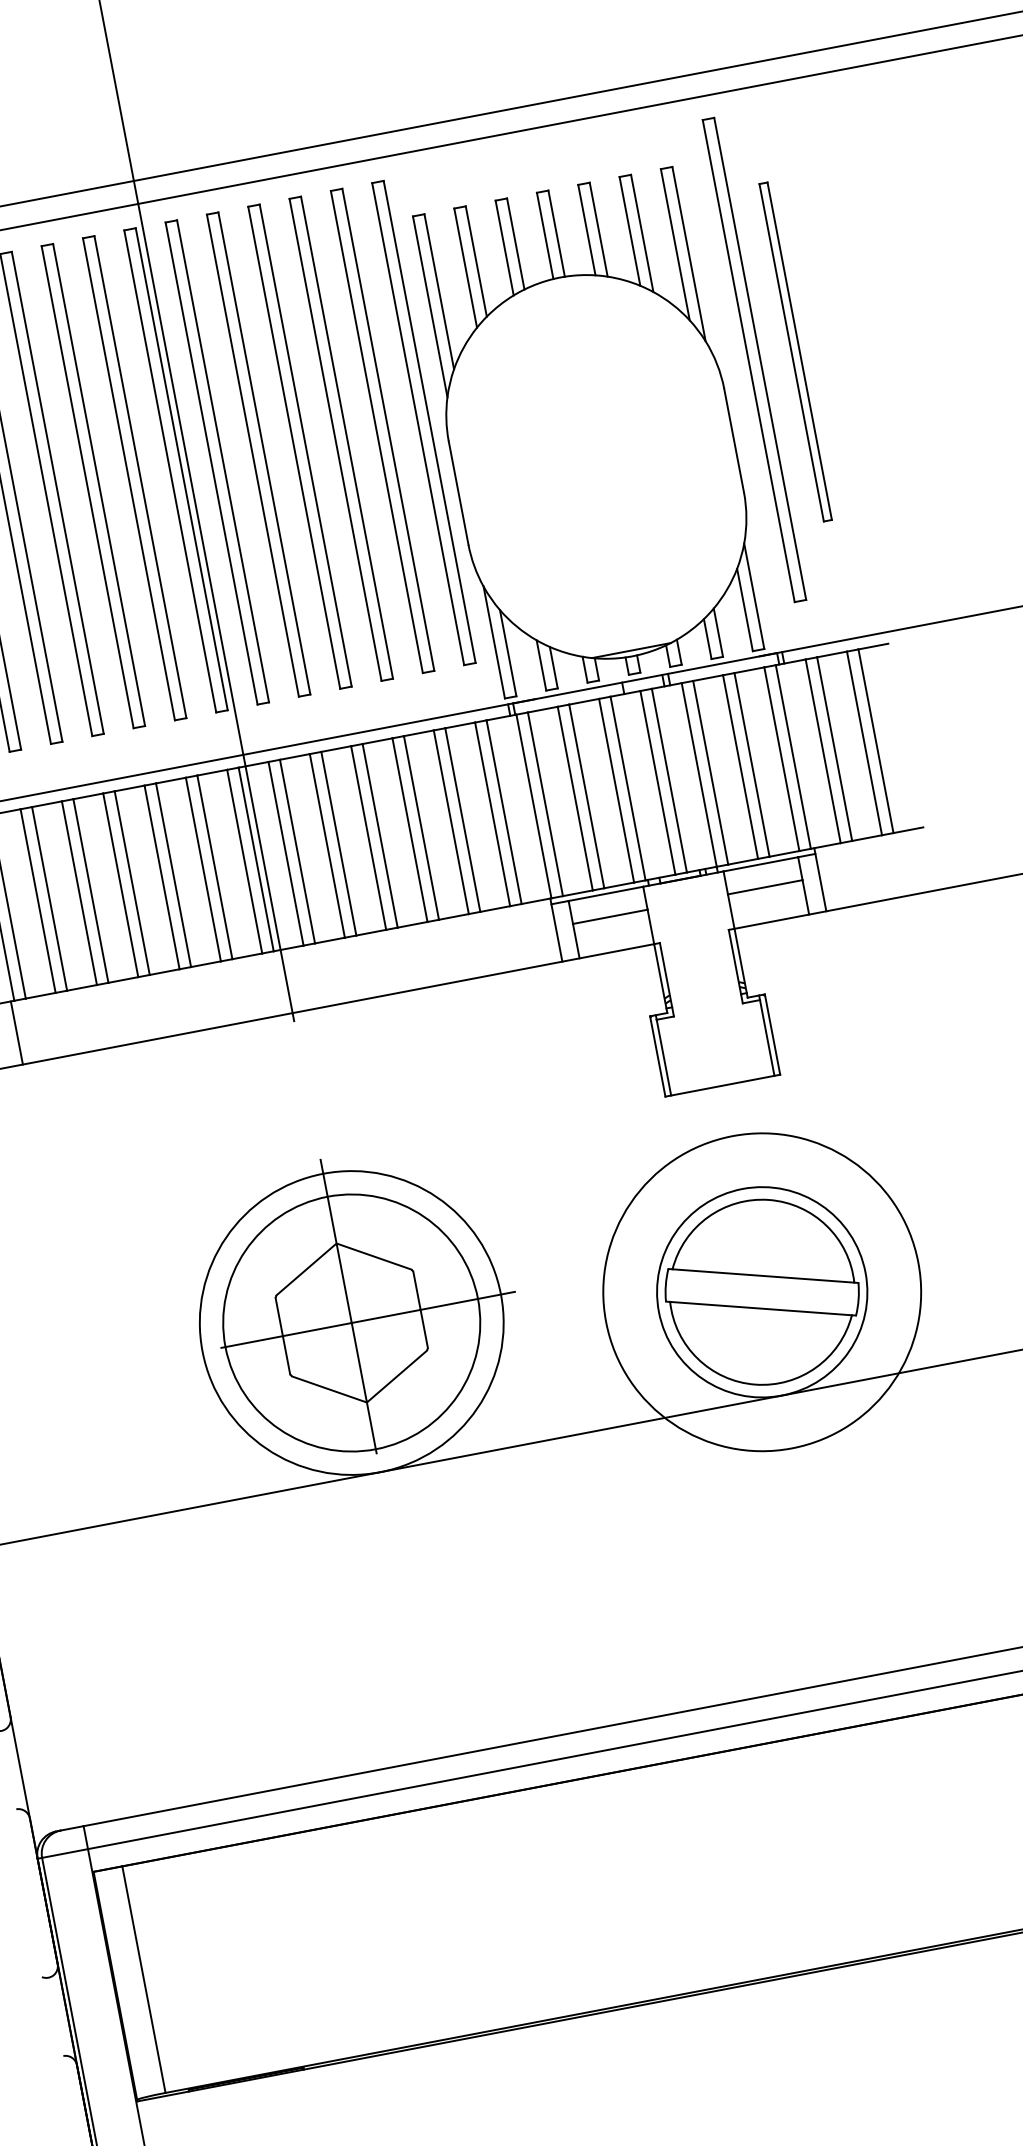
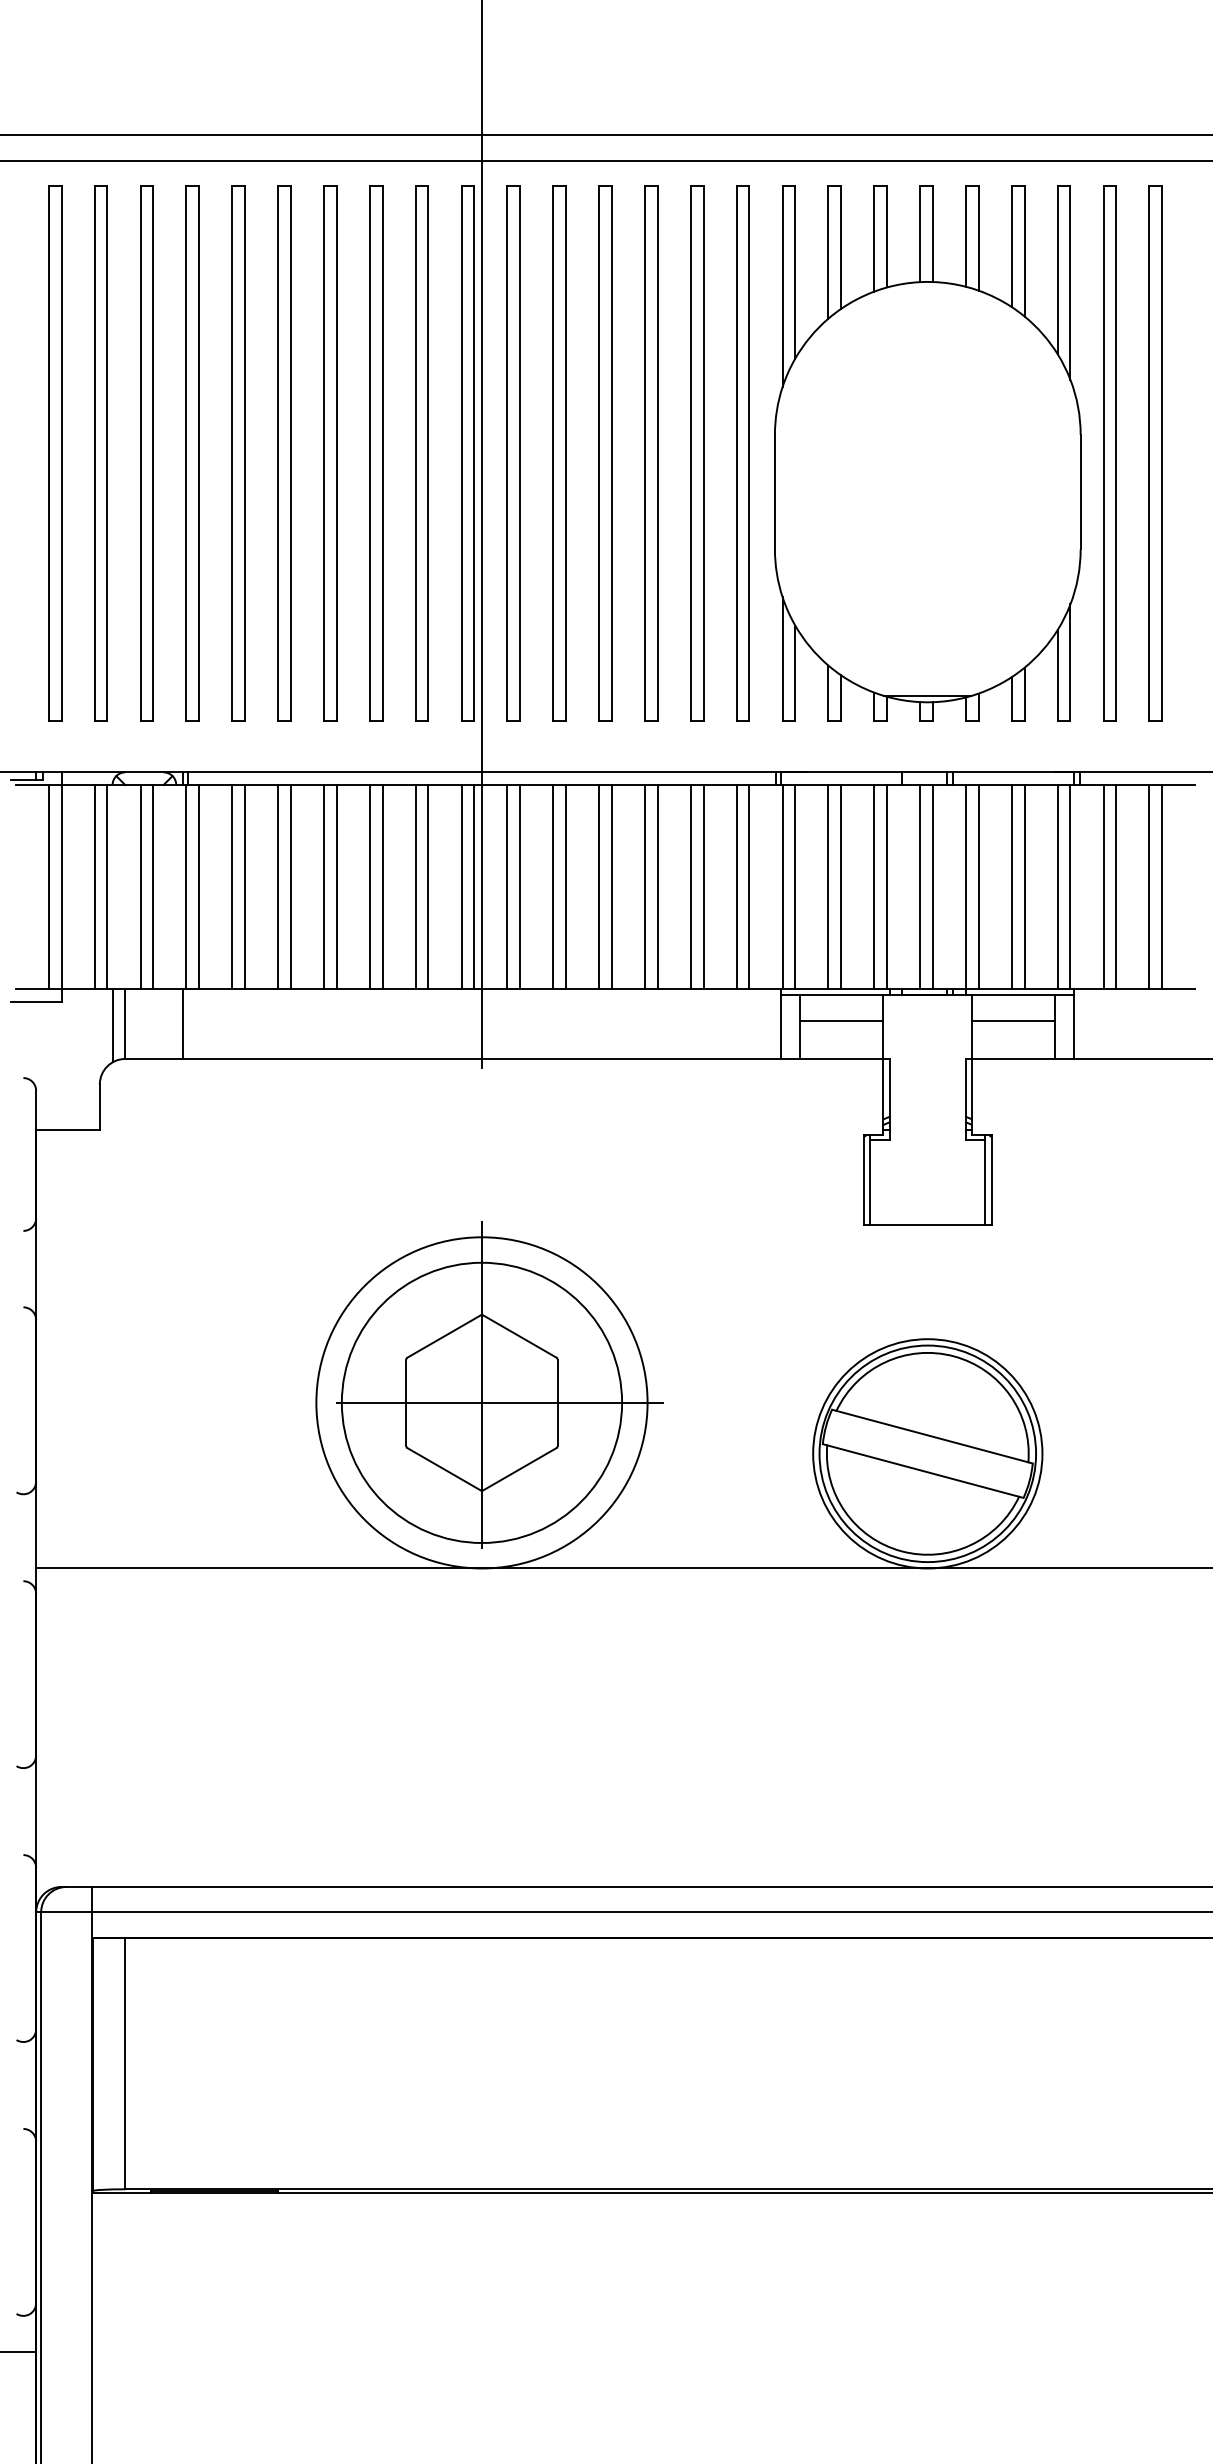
part: (795, 351) -> (1155, 453), size x1.43
part: (589, 432) -> (927, 453), moved
circle: (761, 1292) -> (927, 1453), size x0.62

